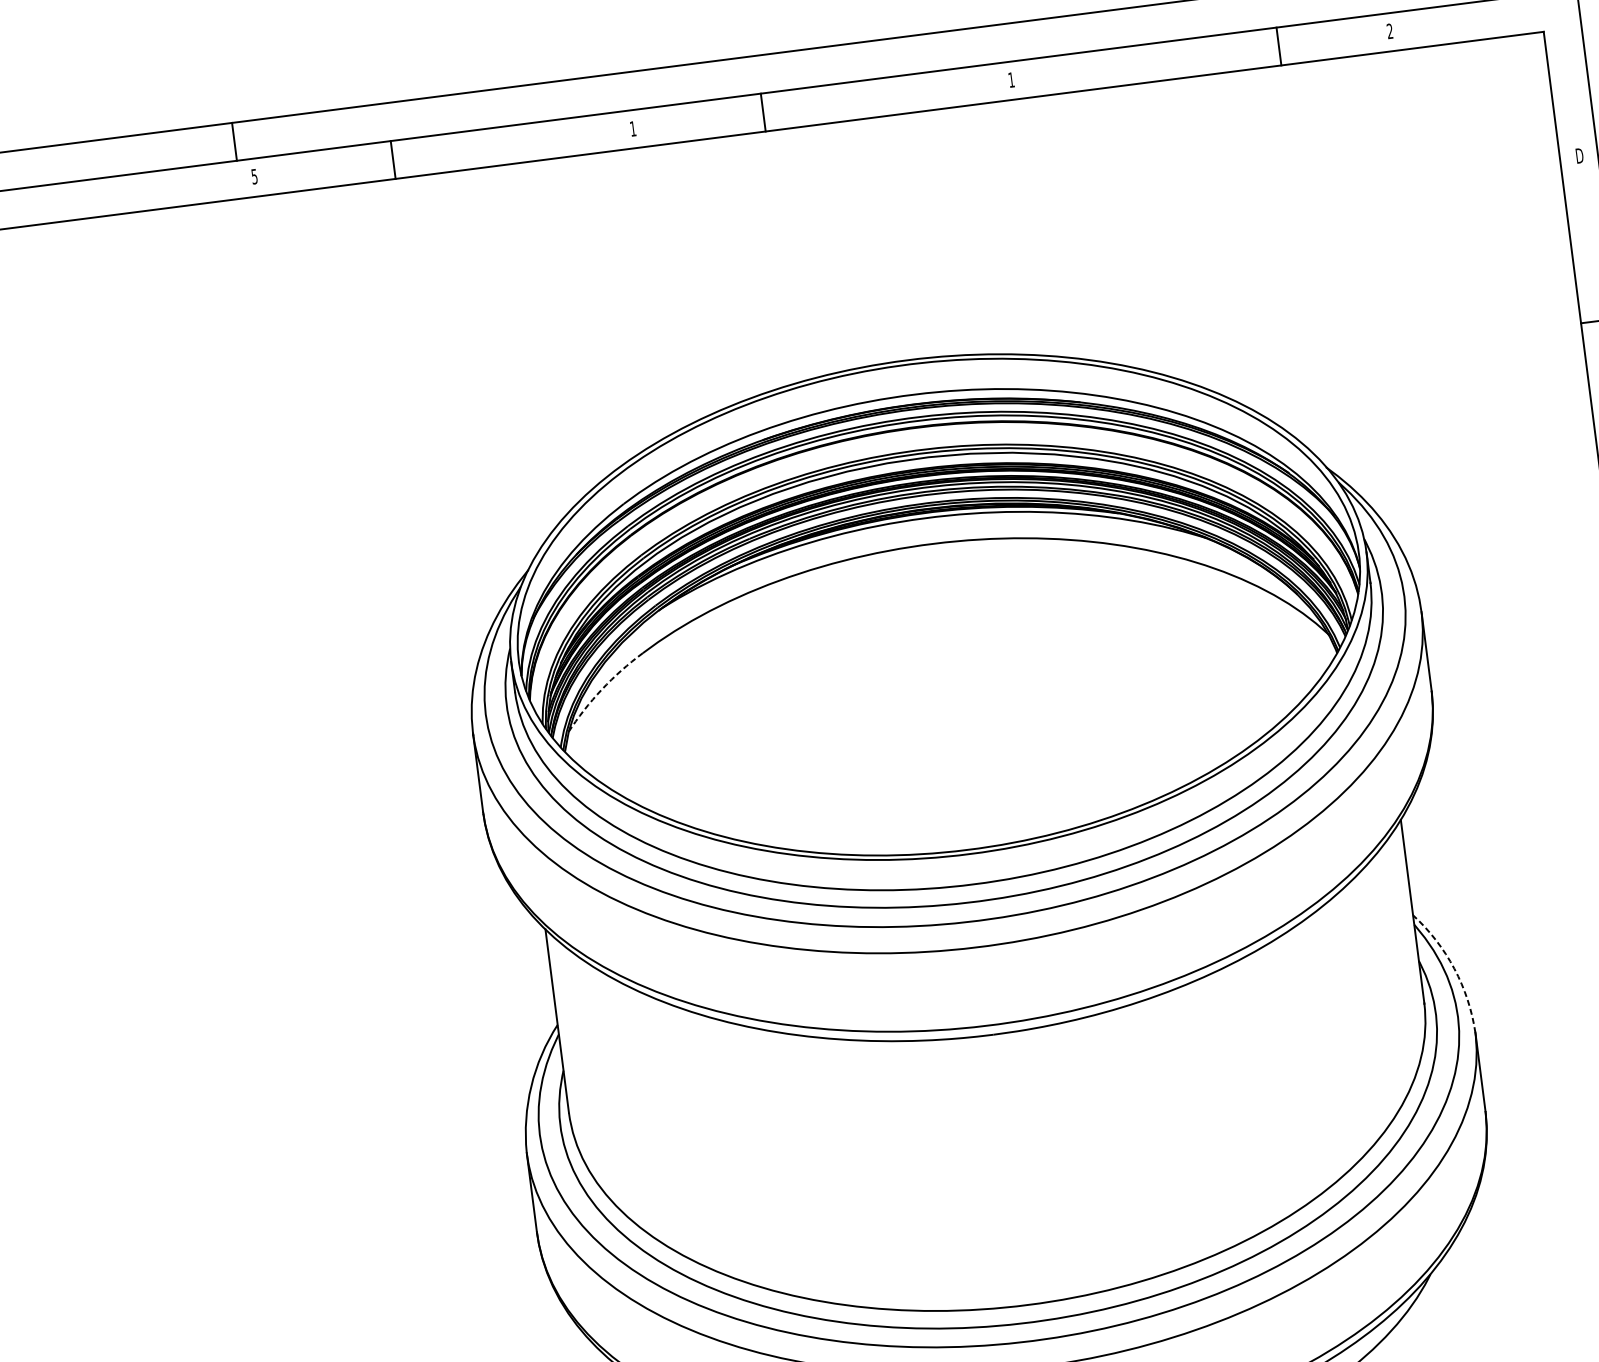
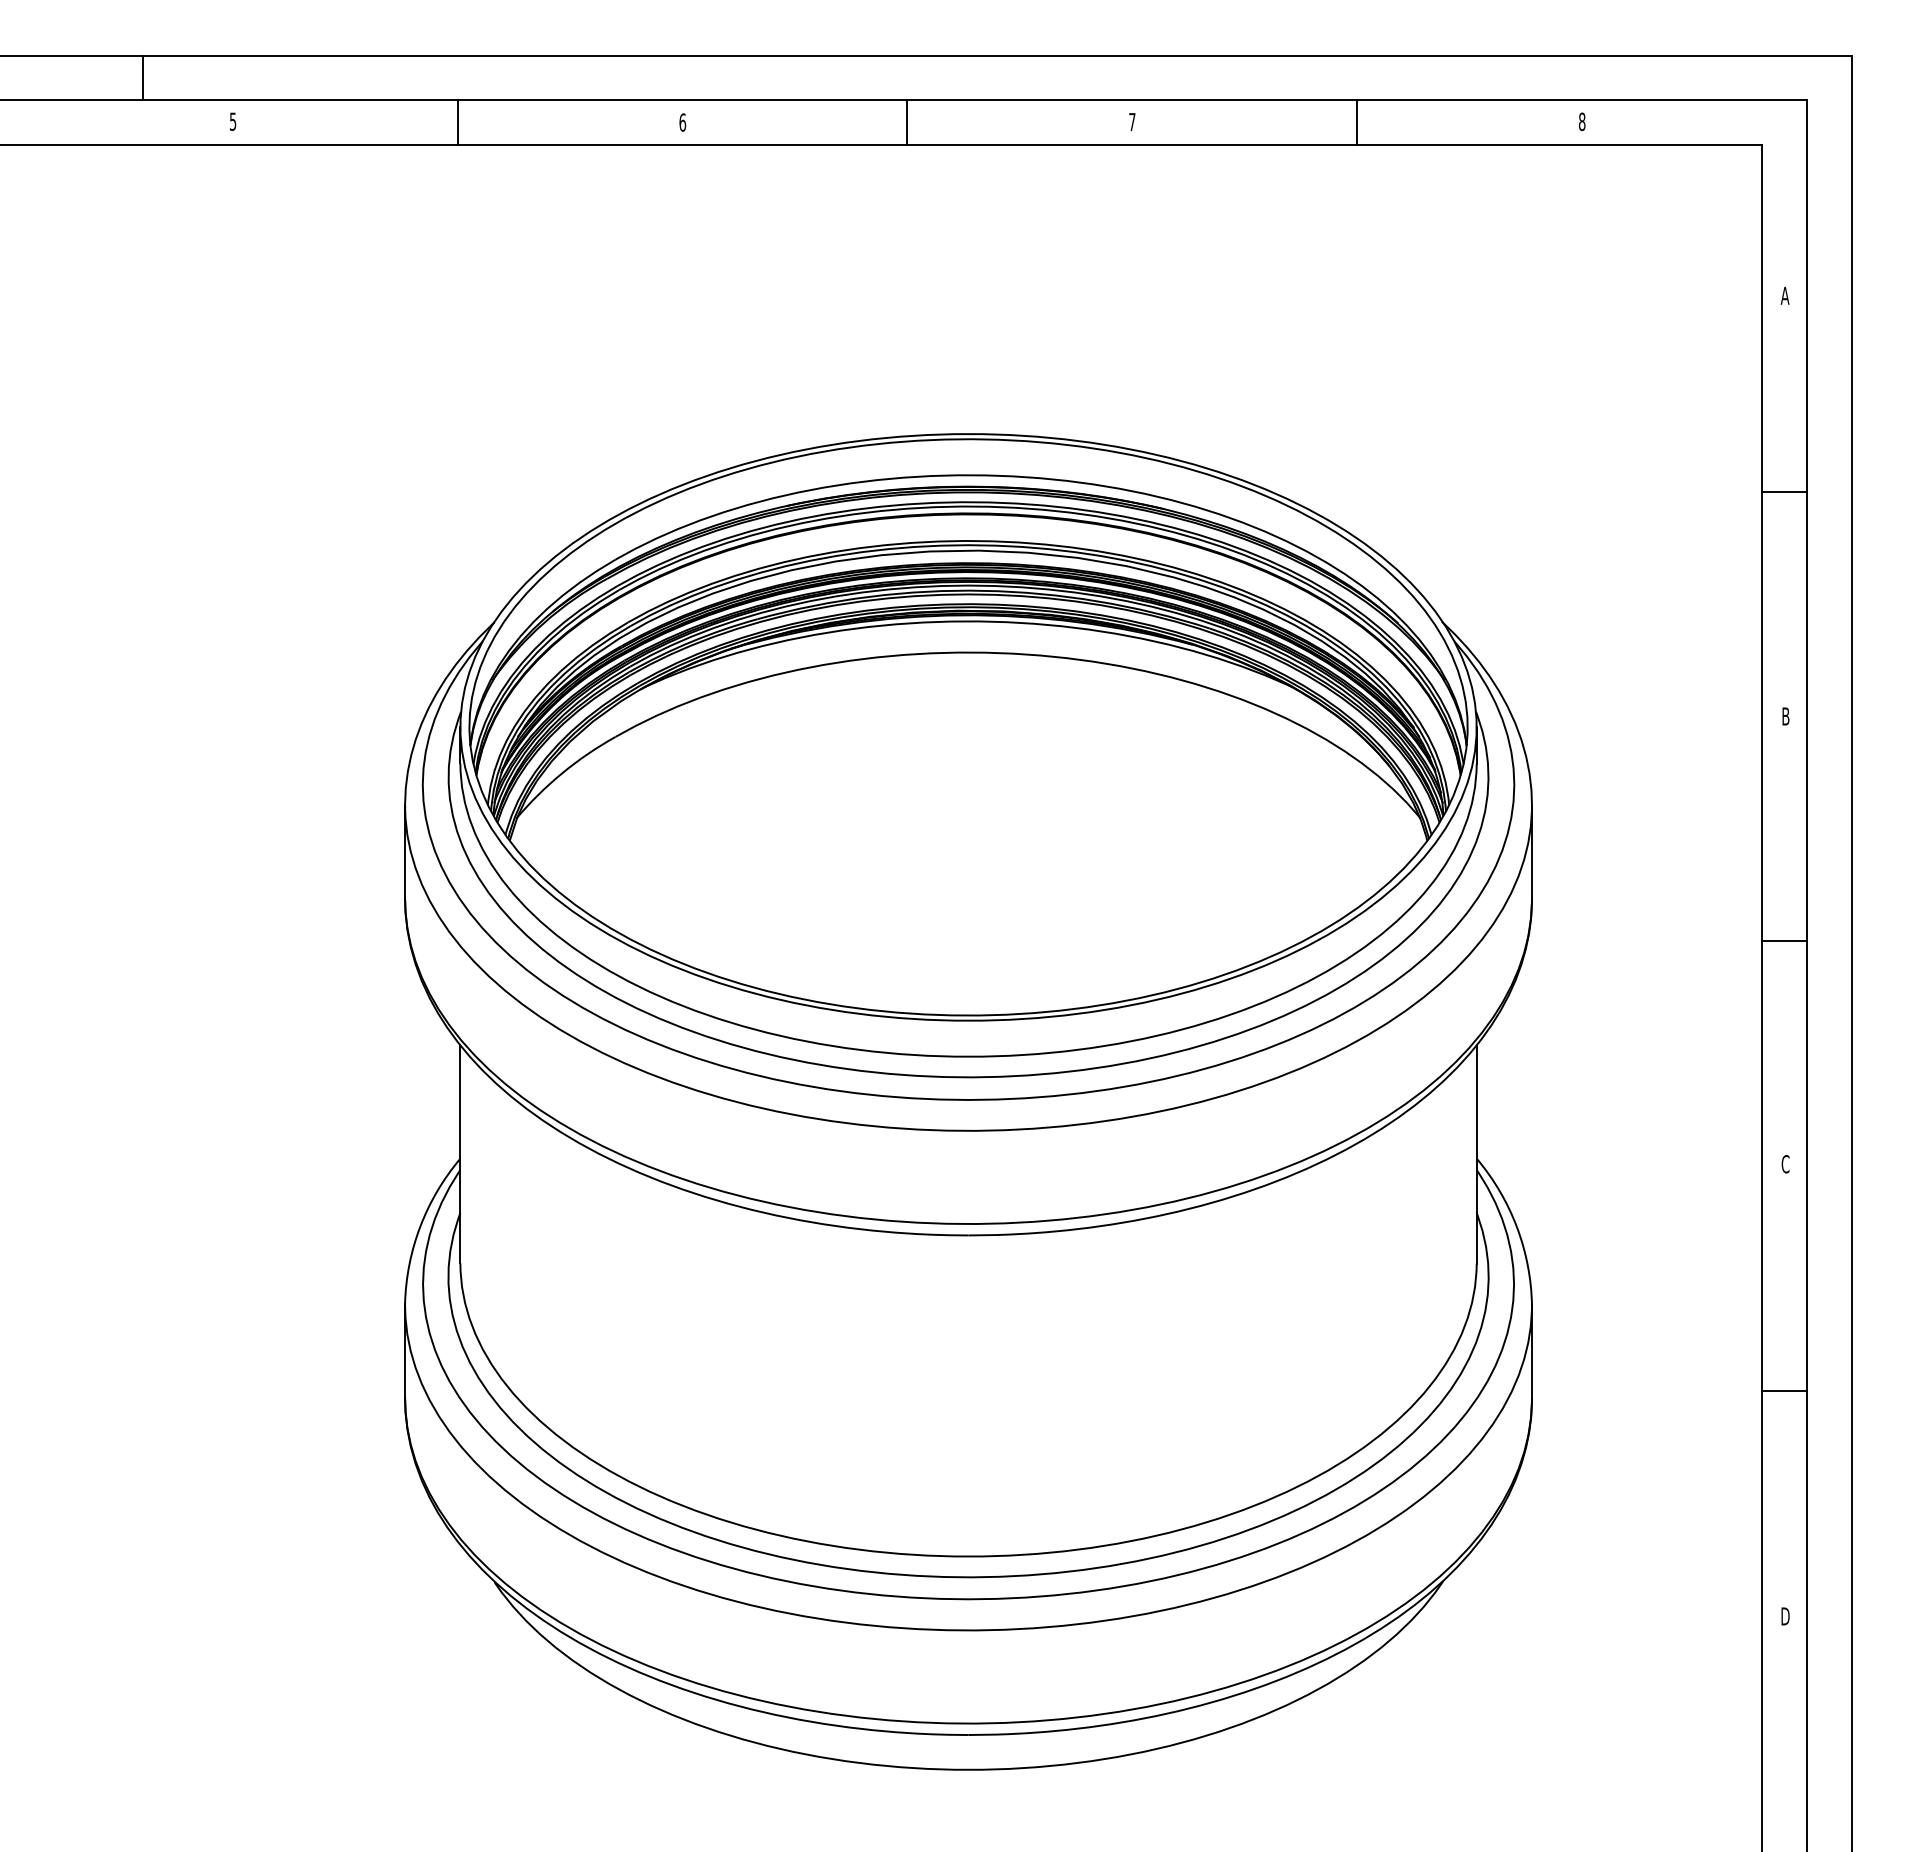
text: (1390, 31) -> (1582, 121), 2 -> 8
line: (1279, 46) -> (1357, 122), moved
text: (1011, 80) -> (1132, 122), 1 -> 7
line: (763, 112) -> (907, 122), moved
text: (632, 128) -> (682, 122), 1 -> 6
line: (234, 141) -> (142, 77), moved
text: (1579, 155) -> (1784, 295), D -> A
line: (393, 159) -> (457, 122), moved
arc: (602, 689) -> (562, 773), dashed -> solid
arc: (1454, 968) -> (1517, 1227), dashed -> solid

